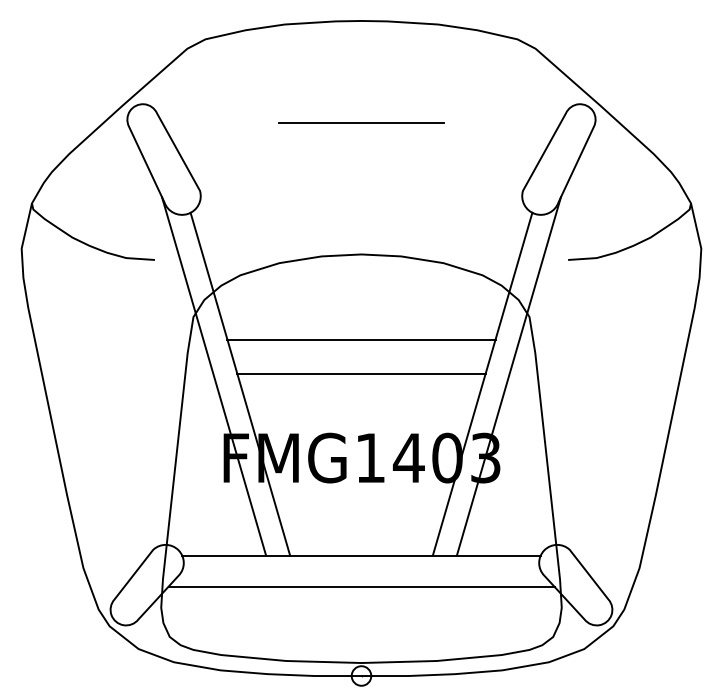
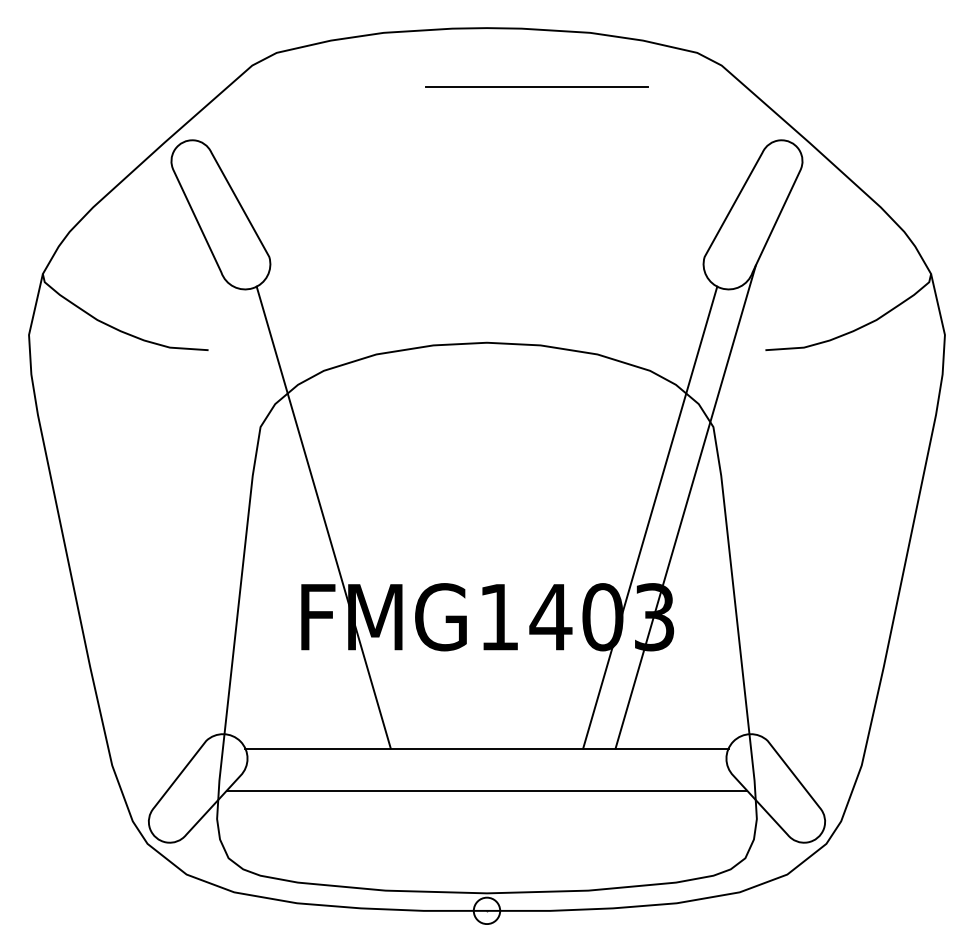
line: (361, 122) -> (536, 86), moved
line: (361, 339) -> (487, 457), removed
line: (361, 373) -> (487, 503), removed
line: (214, 376) -> (288, 507), removed

